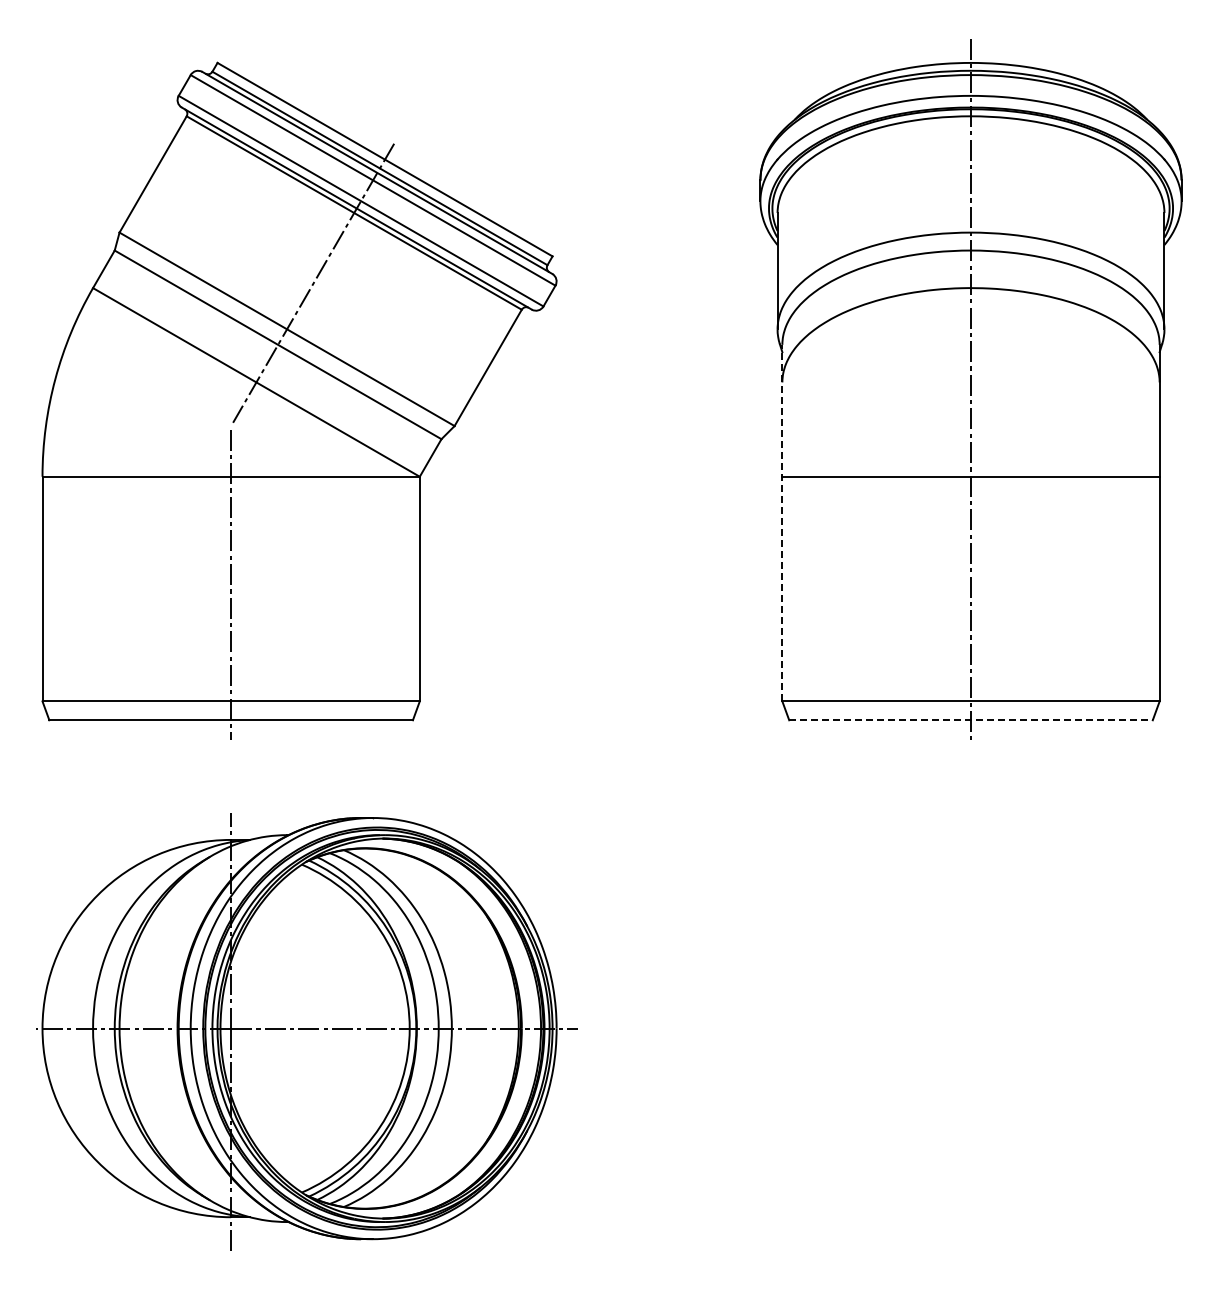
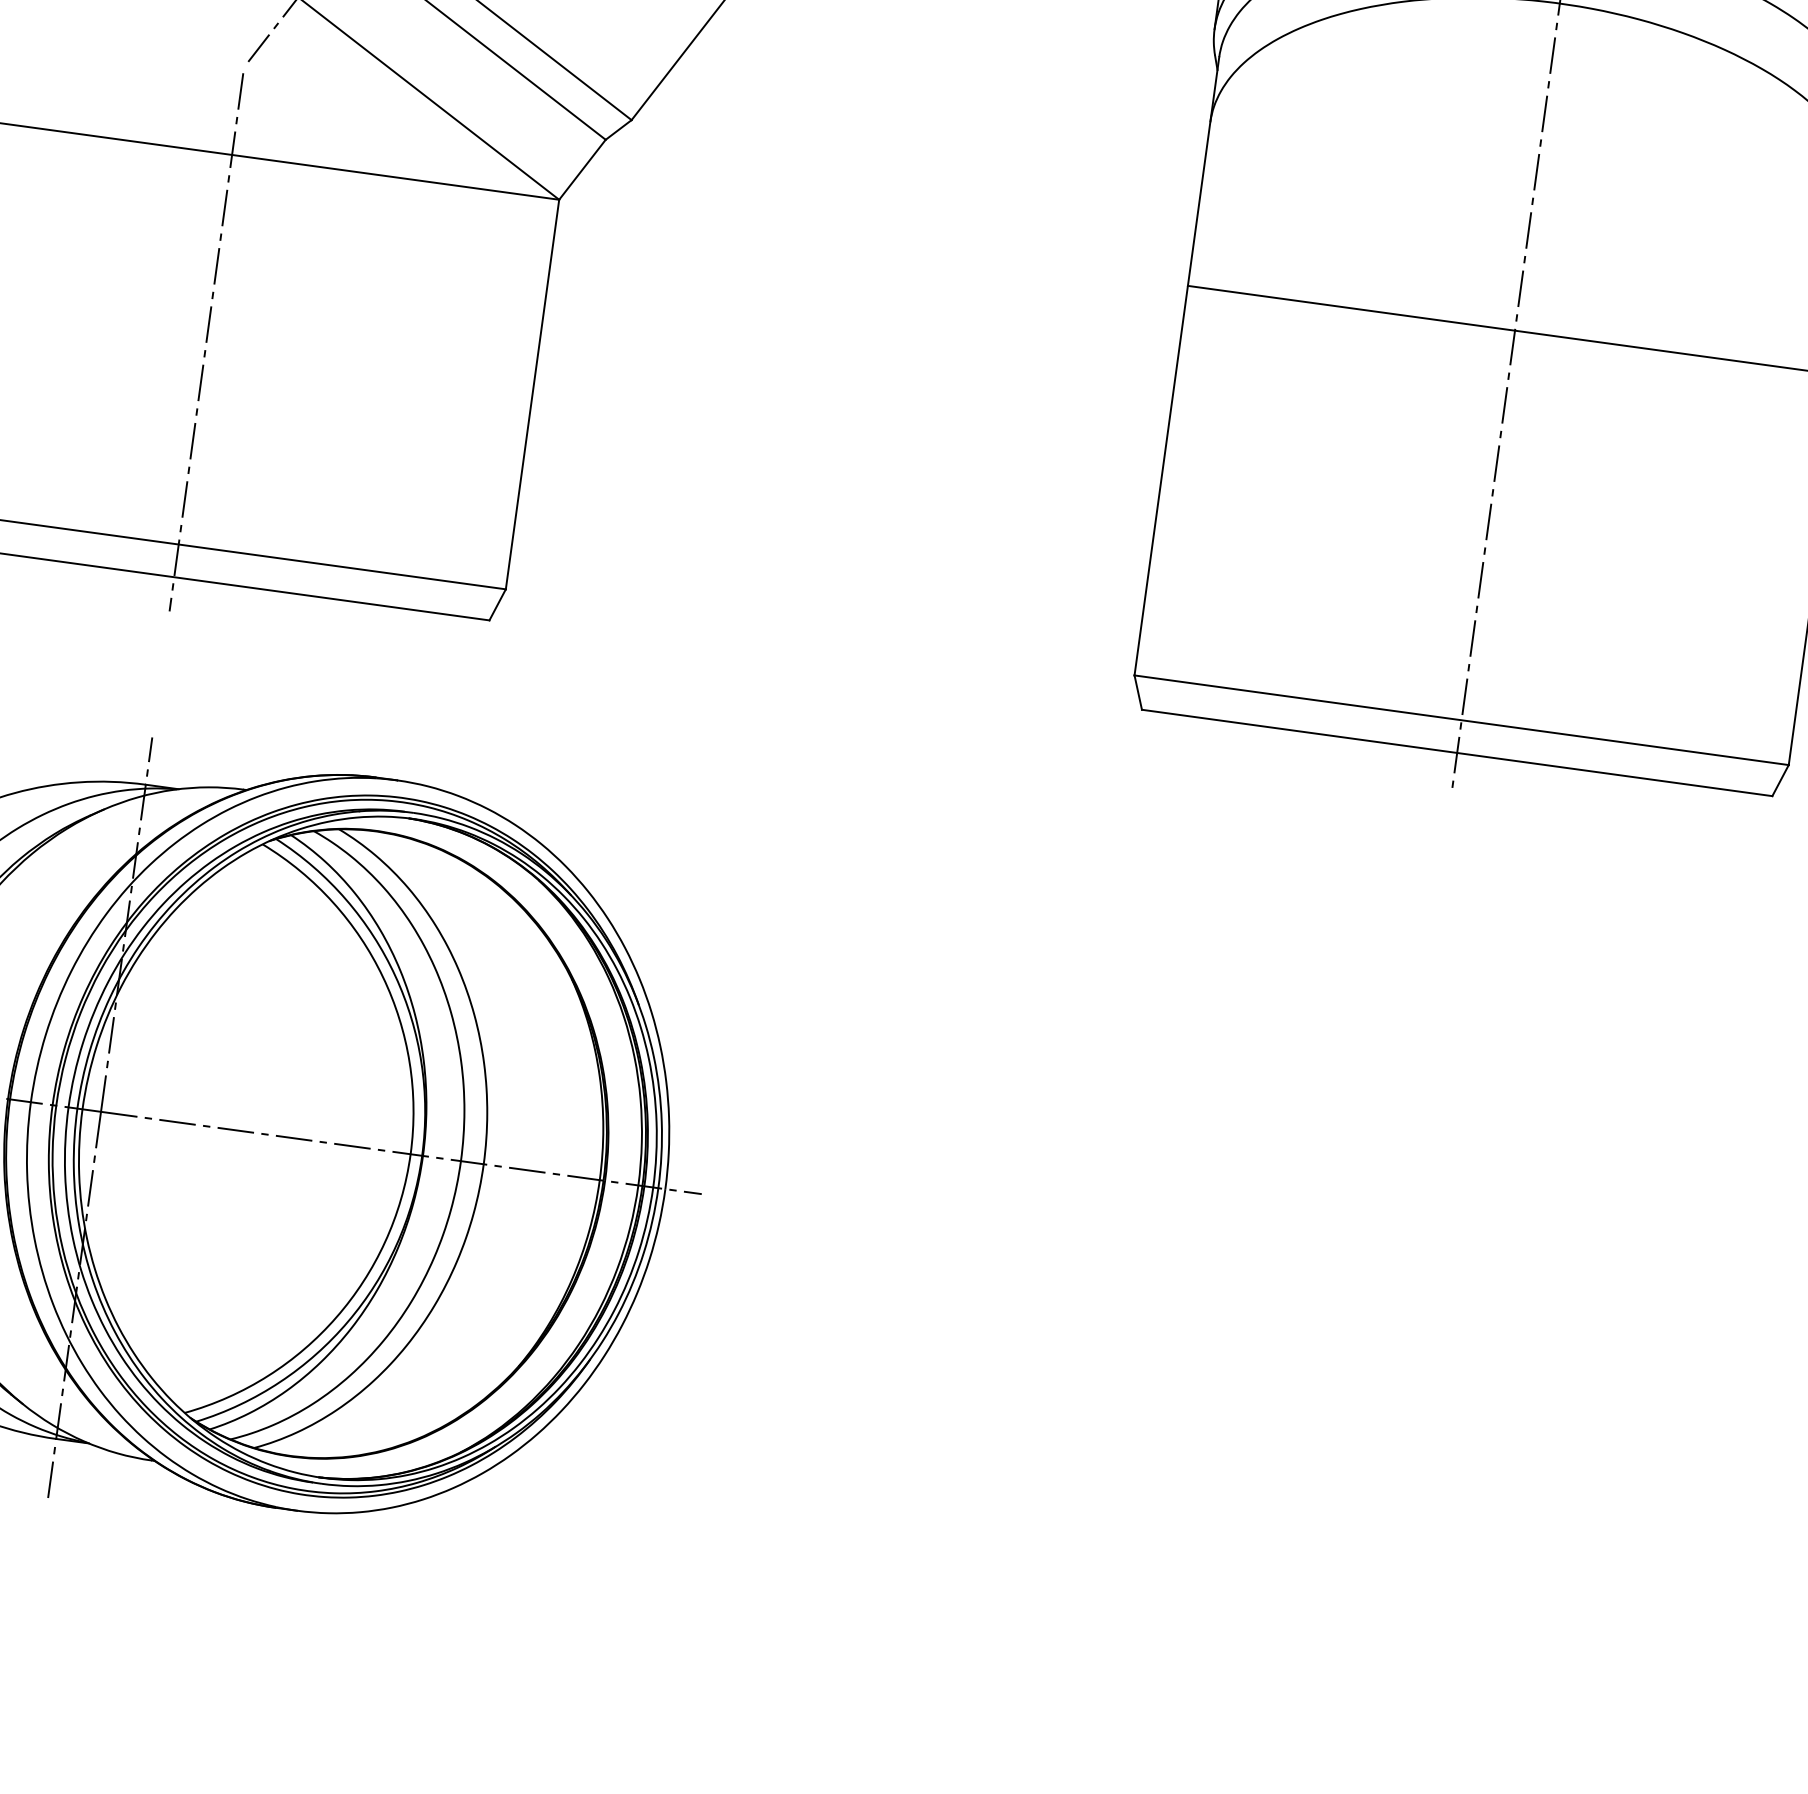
line: (782, 522) -> (1177, 365), dashed -> solid
line: (971, 720) -> (1457, 753), dashed -> solid

